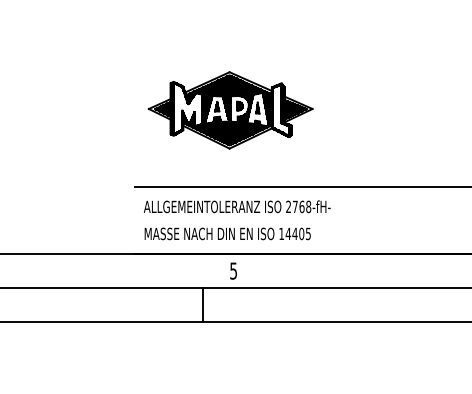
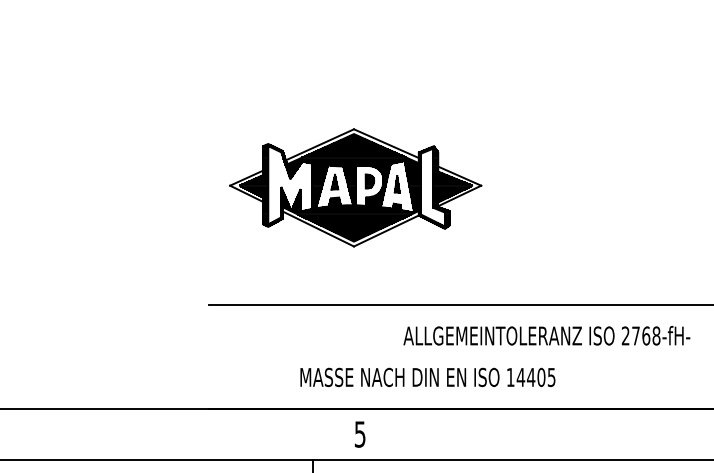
text: (237, 206) -> (547, 335), moved
text: (227, 233) -> (427, 376), moved

